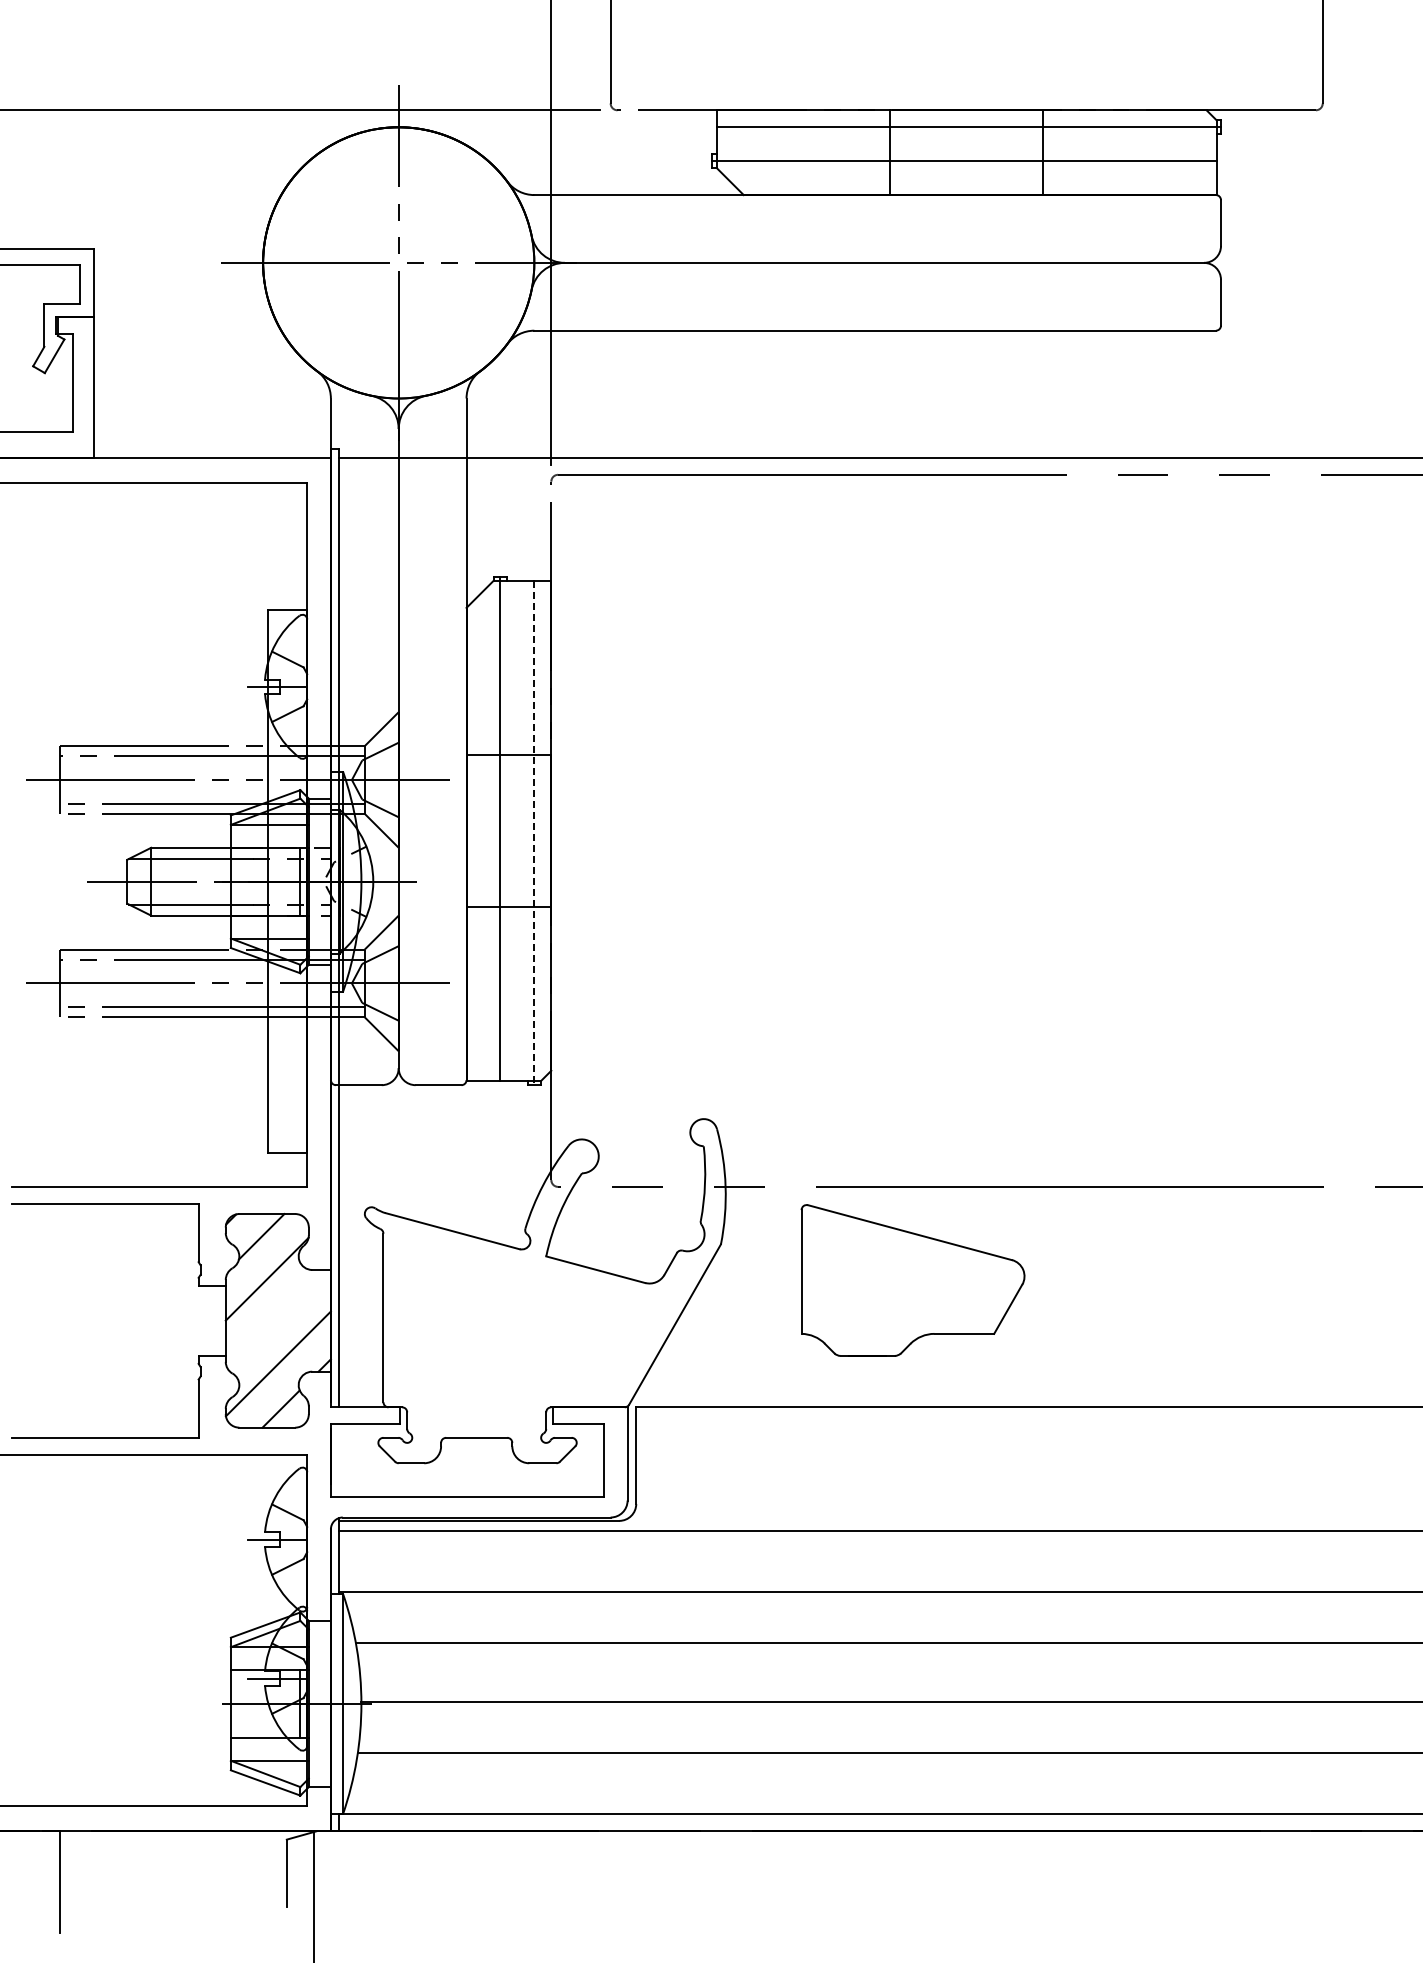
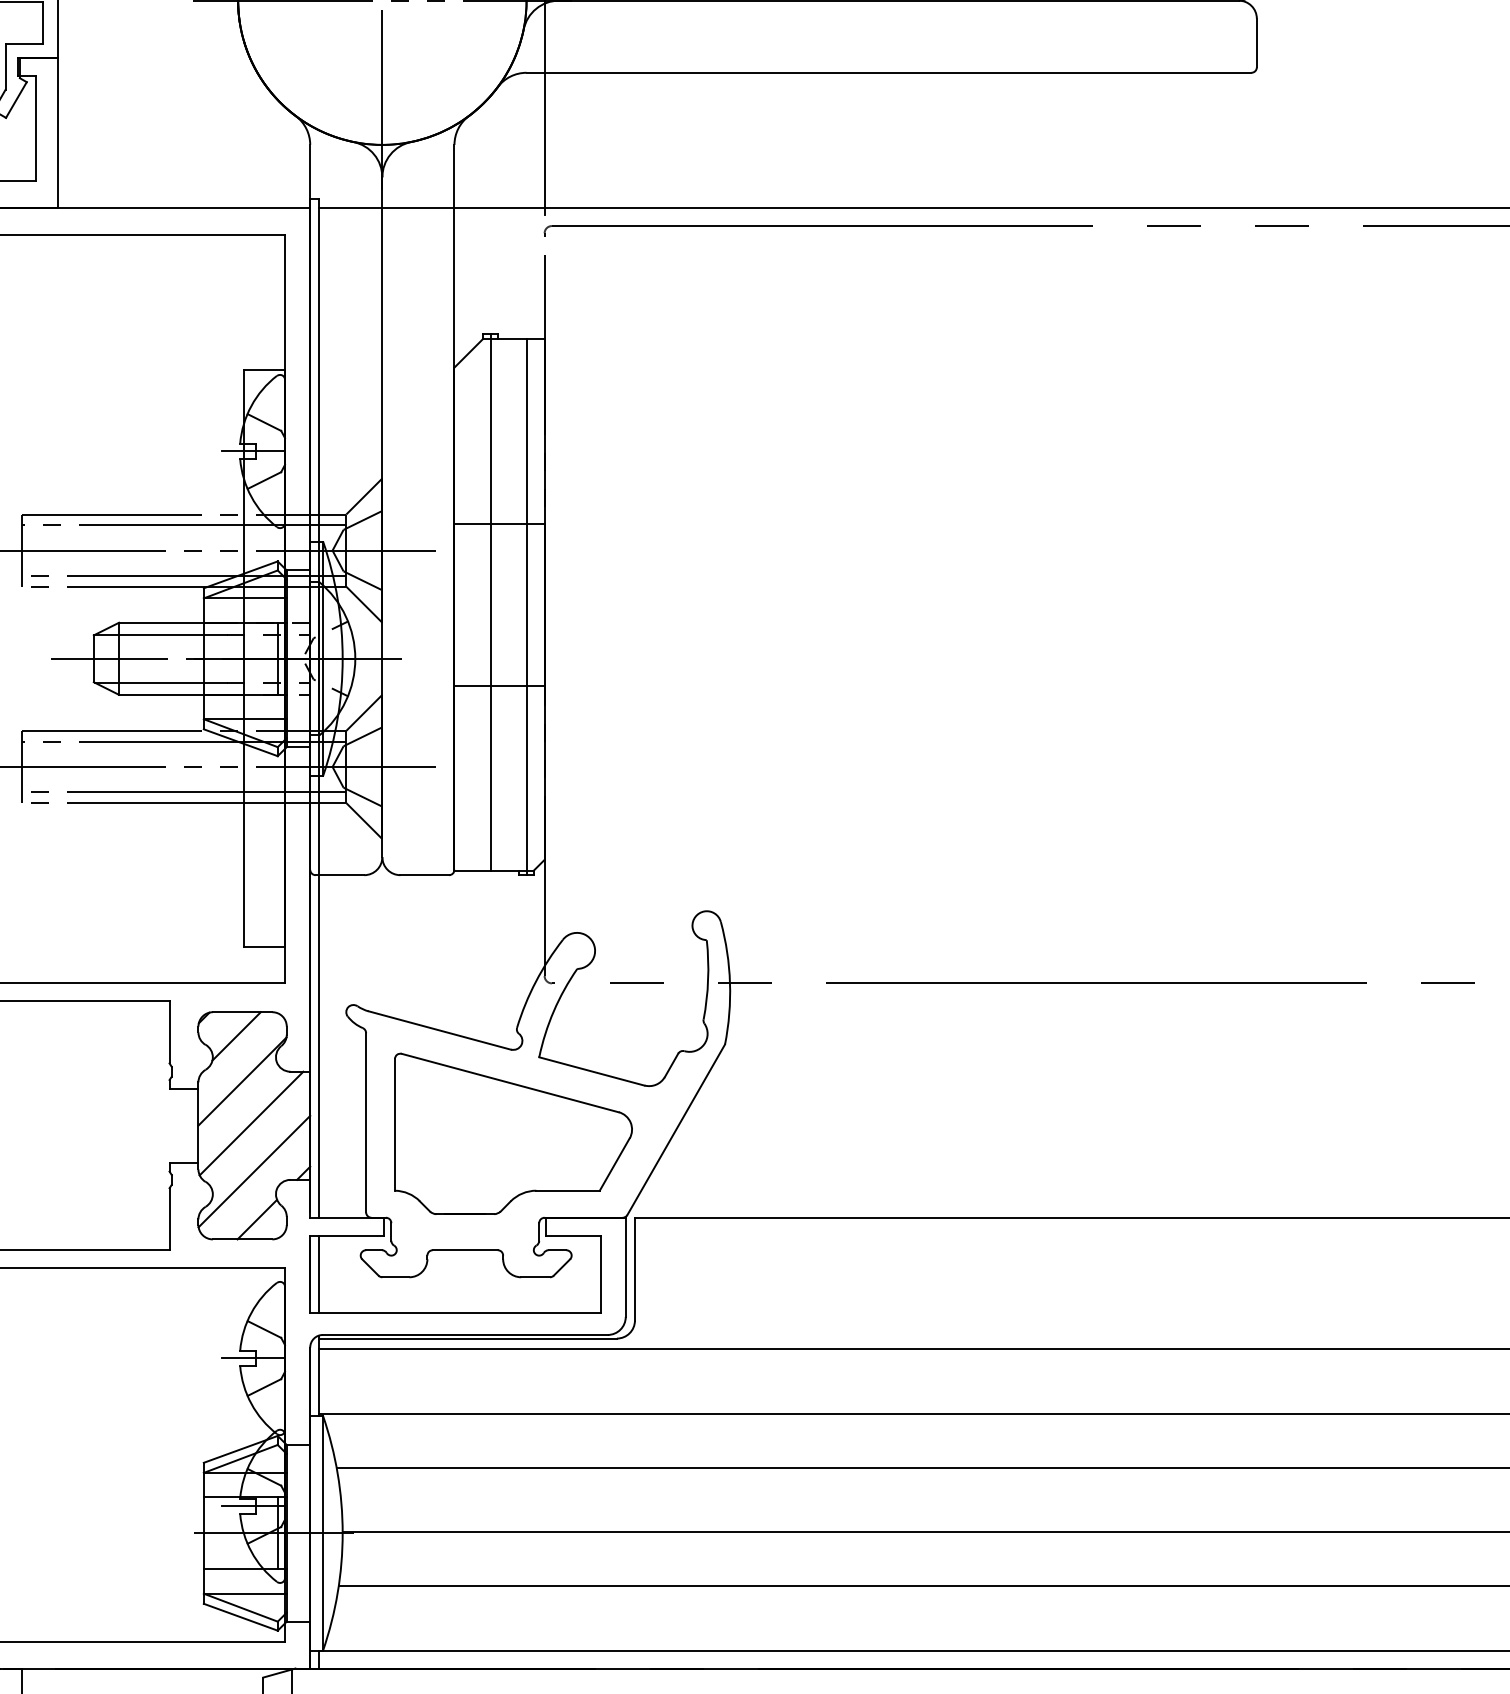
line: (534, 833) -> (526, 607), dashed -> solid
part: (912, 1280) -> (512, 1133), moved
line: (275, 1318) -> (251, 1123), added
line: (339, 1460) -> (319, 1274), added

